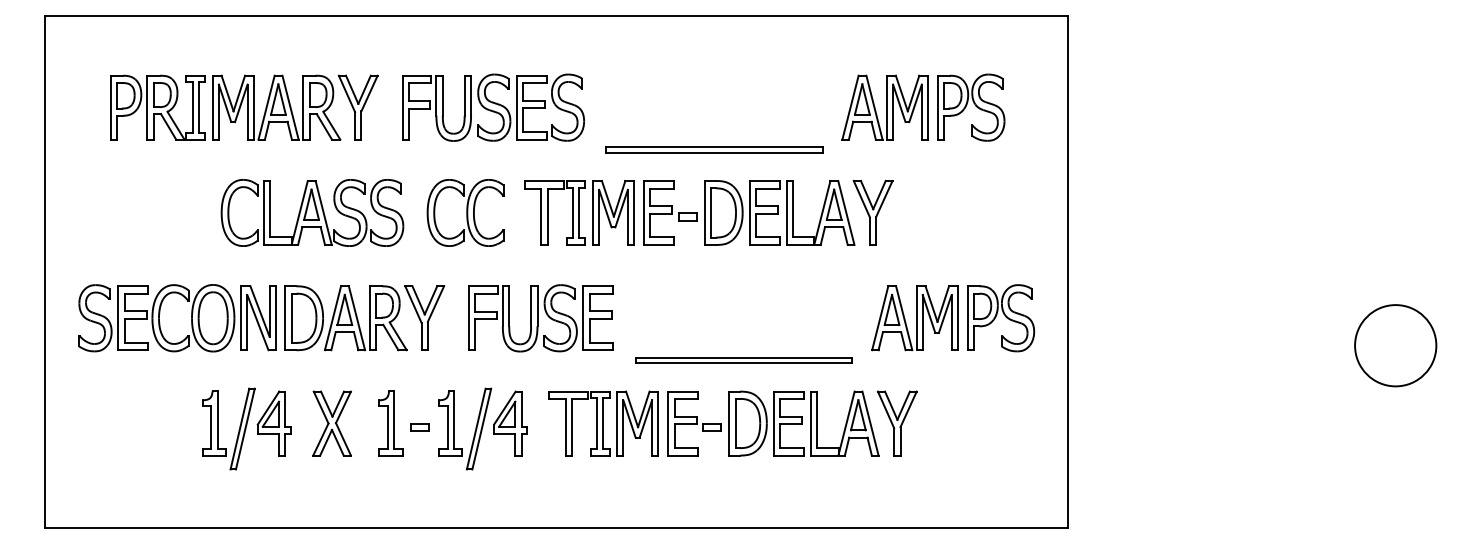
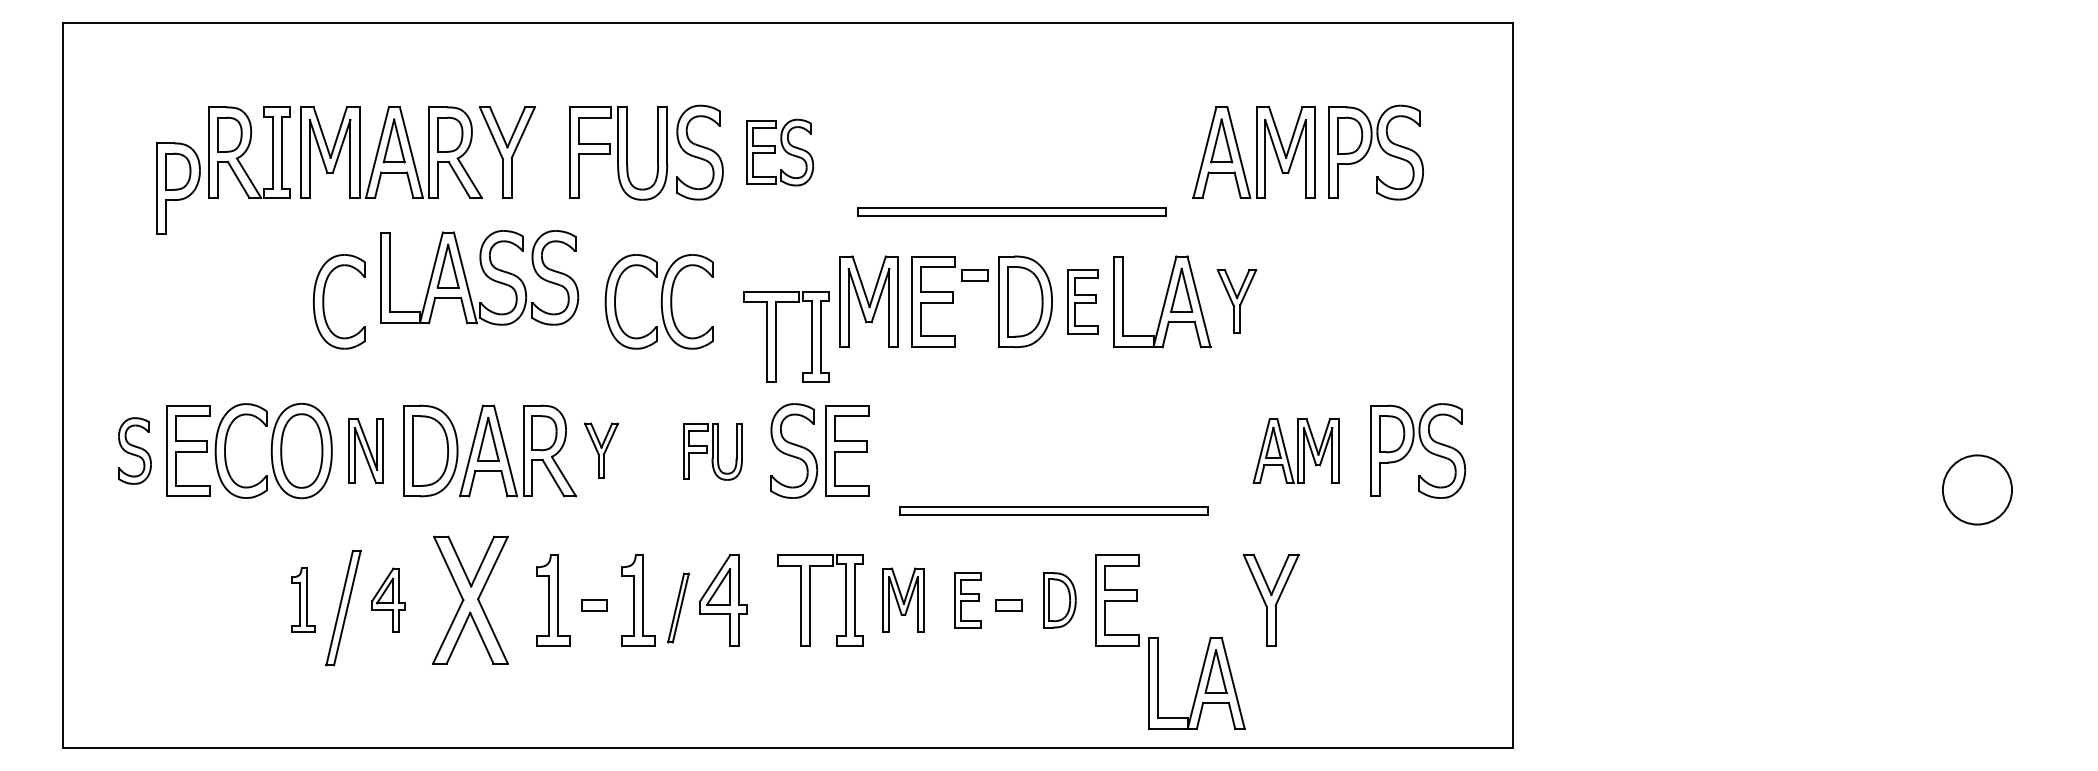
part: (126, 107) -> (178, 188), moved
part: (550, 107) -> (779, 152), size x0.7
part: (333, 212) -> (479, 277), moved
part: (548, 212) -> (776, 336), moved
part: (764, 212) -> (1082, 301), size x0.7
part: (872, 212) -> (1236, 301), size x0.7
part: (687, 216) -> (974, 275), moved
part: (95, 317) -> (134, 450), size x0.7
part: (258, 317) -> (365, 450), size x0.7
part: (424, 317) -> (601, 450), size x0.6
part: (914, 317) -> (1295, 450), size x0.7
part: (503, 319) -> (712, 452), size x0.6
circle: (1395, 345) -> (1977, 489), size x0.6
part: (214, 423) -> (303, 600), size x0.7
part: (274, 423) -> (388, 600), size x0.7
part: (331, 423) -> (469, 600), size x1.4
part: (637, 423) -> (903, 600), size x0.7
part: (682, 423) -> (967, 600), size x0.6
part: (747, 423) -> (1059, 600), size x0.6
part: (844, 423) -> (1196, 683), moved
part: (479, 428) -> (678, 607), size x0.6

